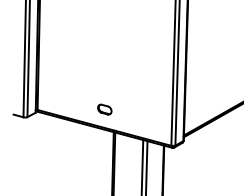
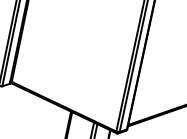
part: (104, 109) -> (66, 91), removed

